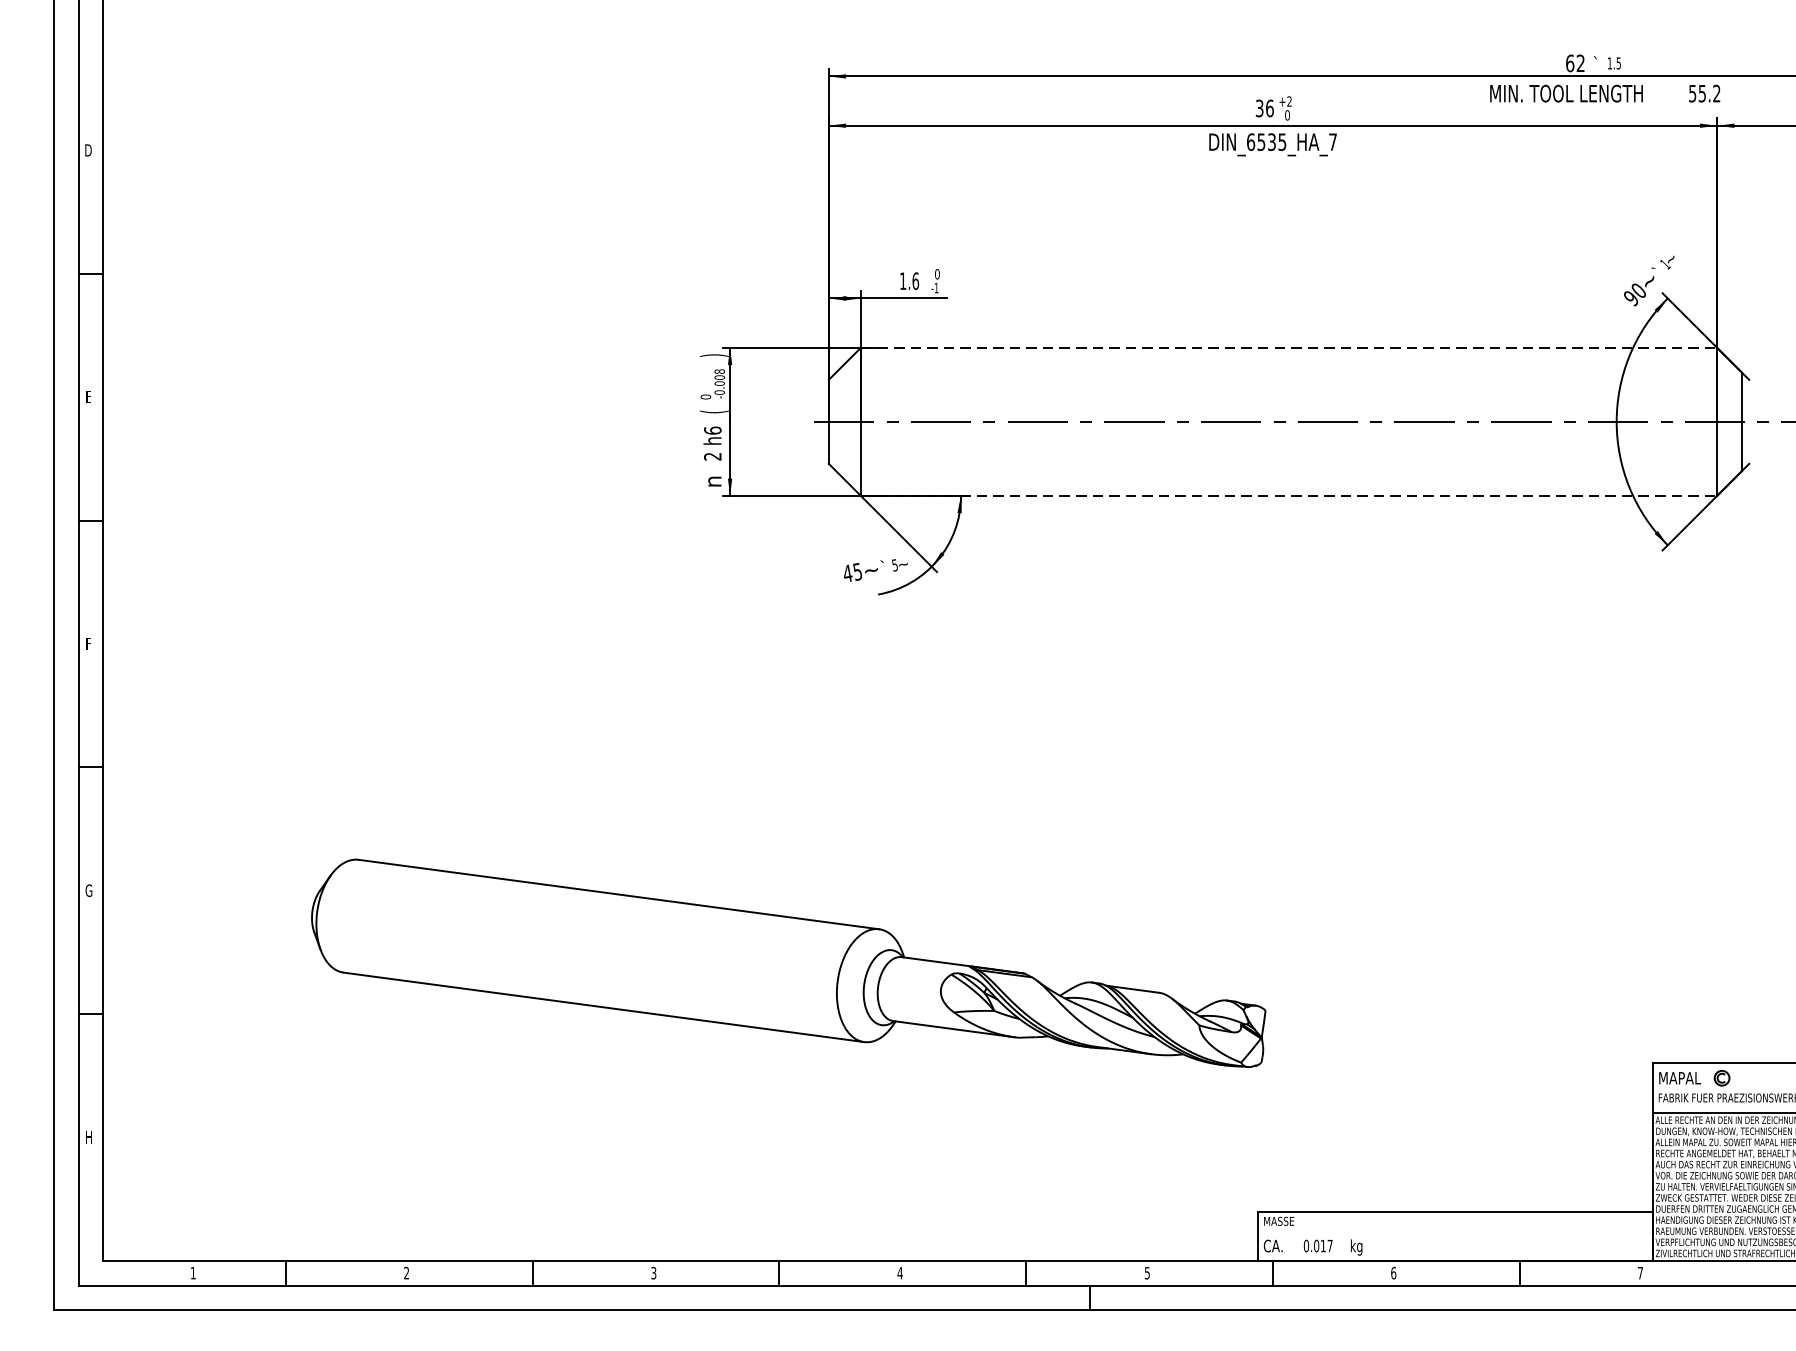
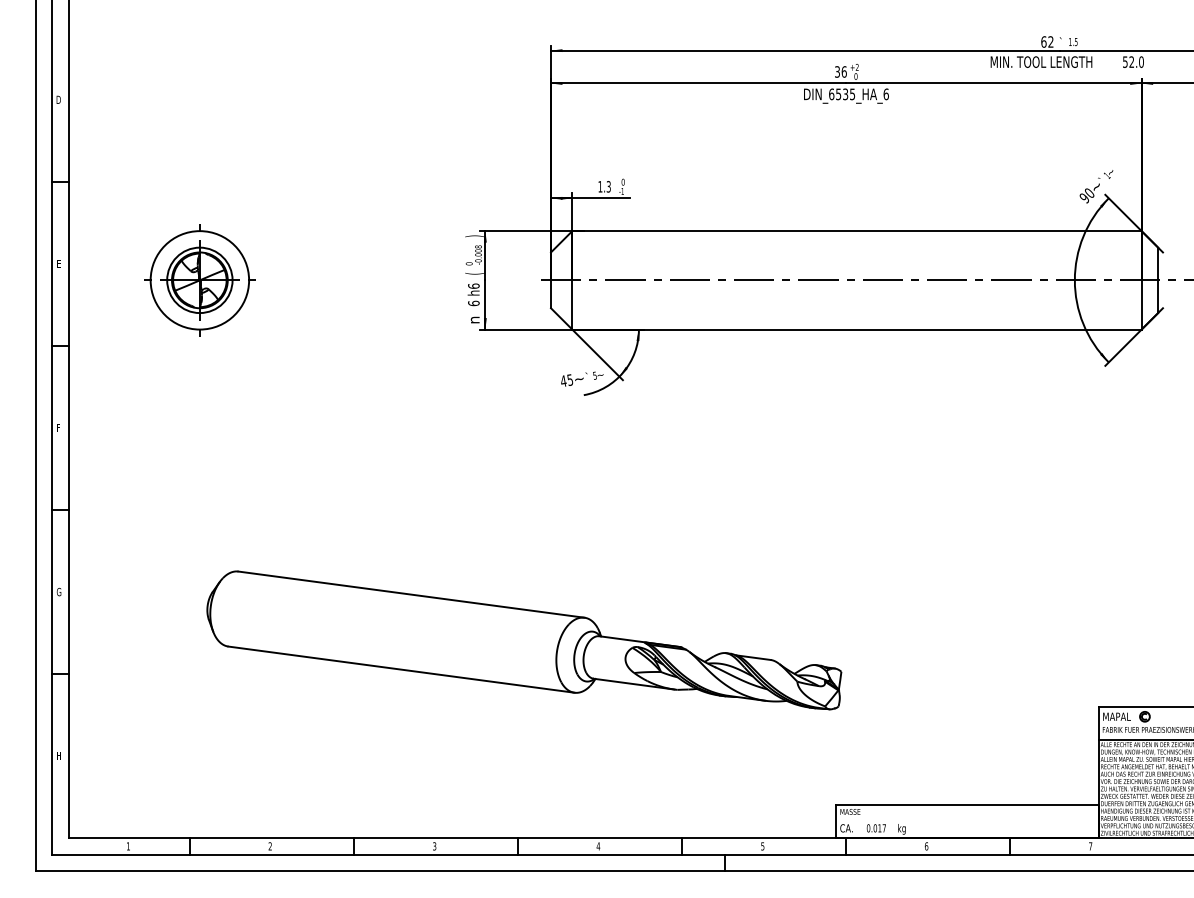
text: (1709, 92) -> (1136, 61), 55.2 -> 52.0
text: (1331, 142) -> (885, 94), DIN_6535_HA_7 -> DIN_6535_HA_6
text: (915, 280) -> (608, 186), 1.6 -> 1.3
line: (1288, 348) -> (856, 231), dashed -> solid
part: (300, 422) -> (199, 280), added
text: (712, 456) -> (473, 303), 2 -> 6
line: (1288, 495) -> (856, 329), dashed -> solid

